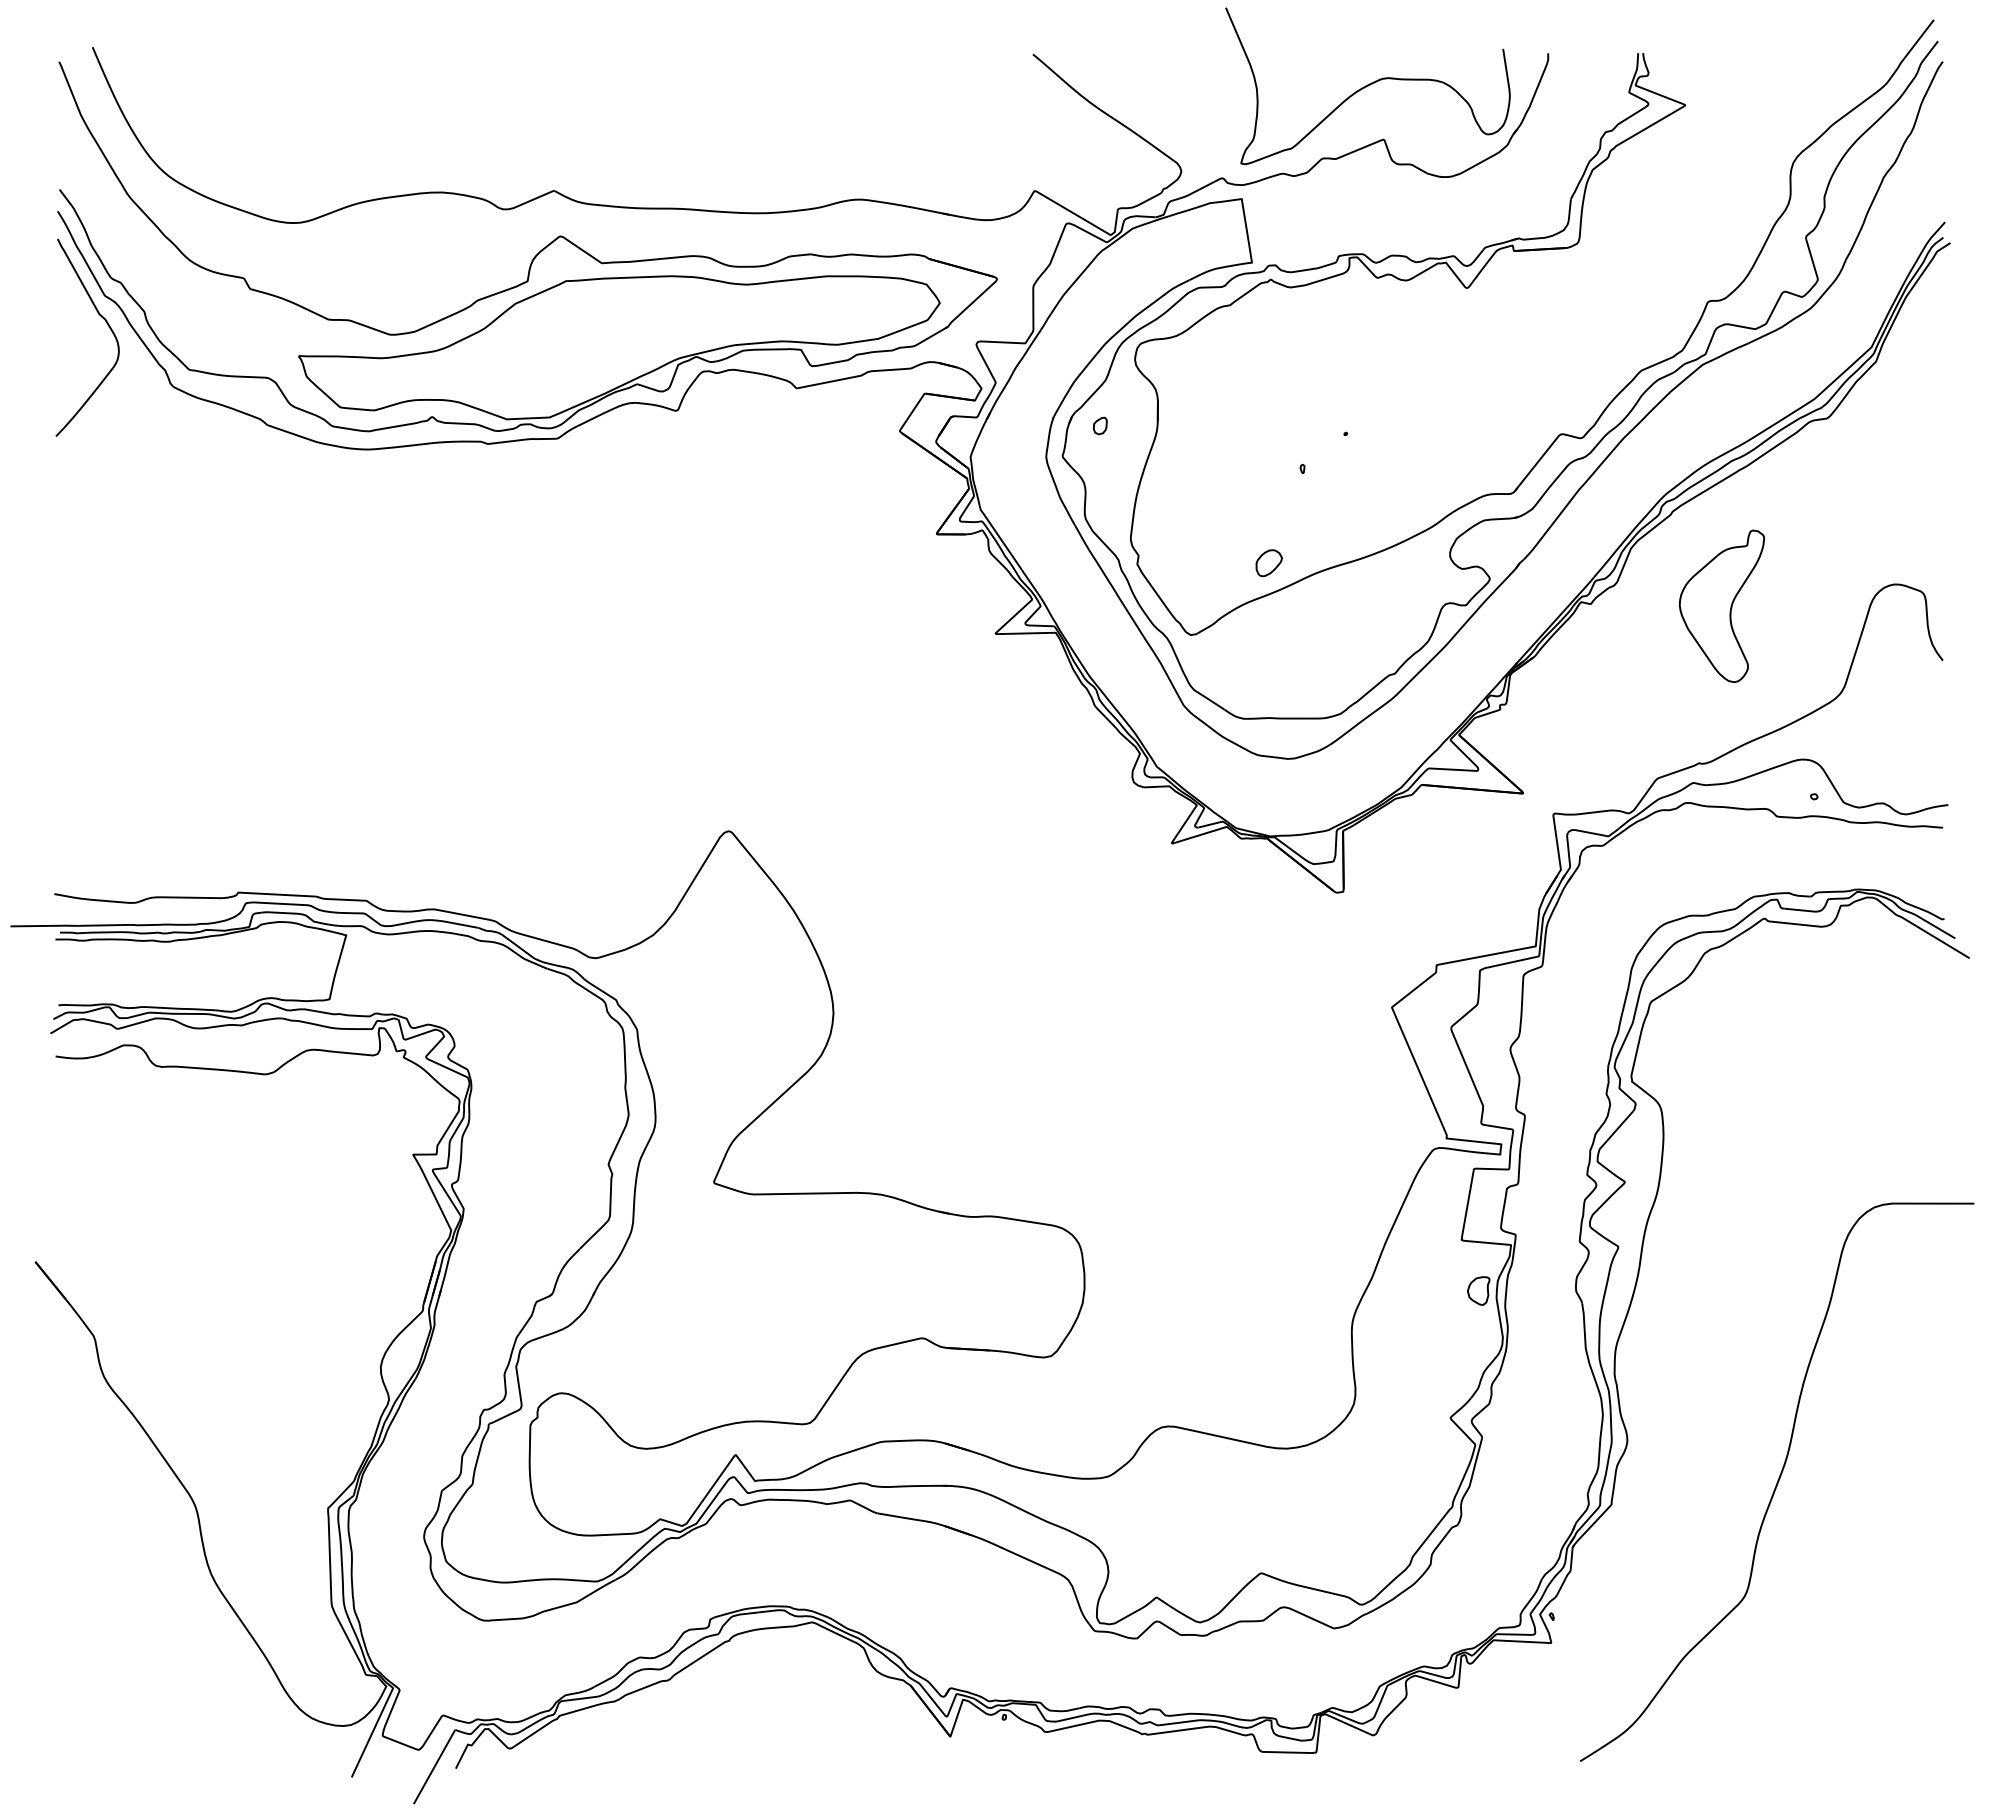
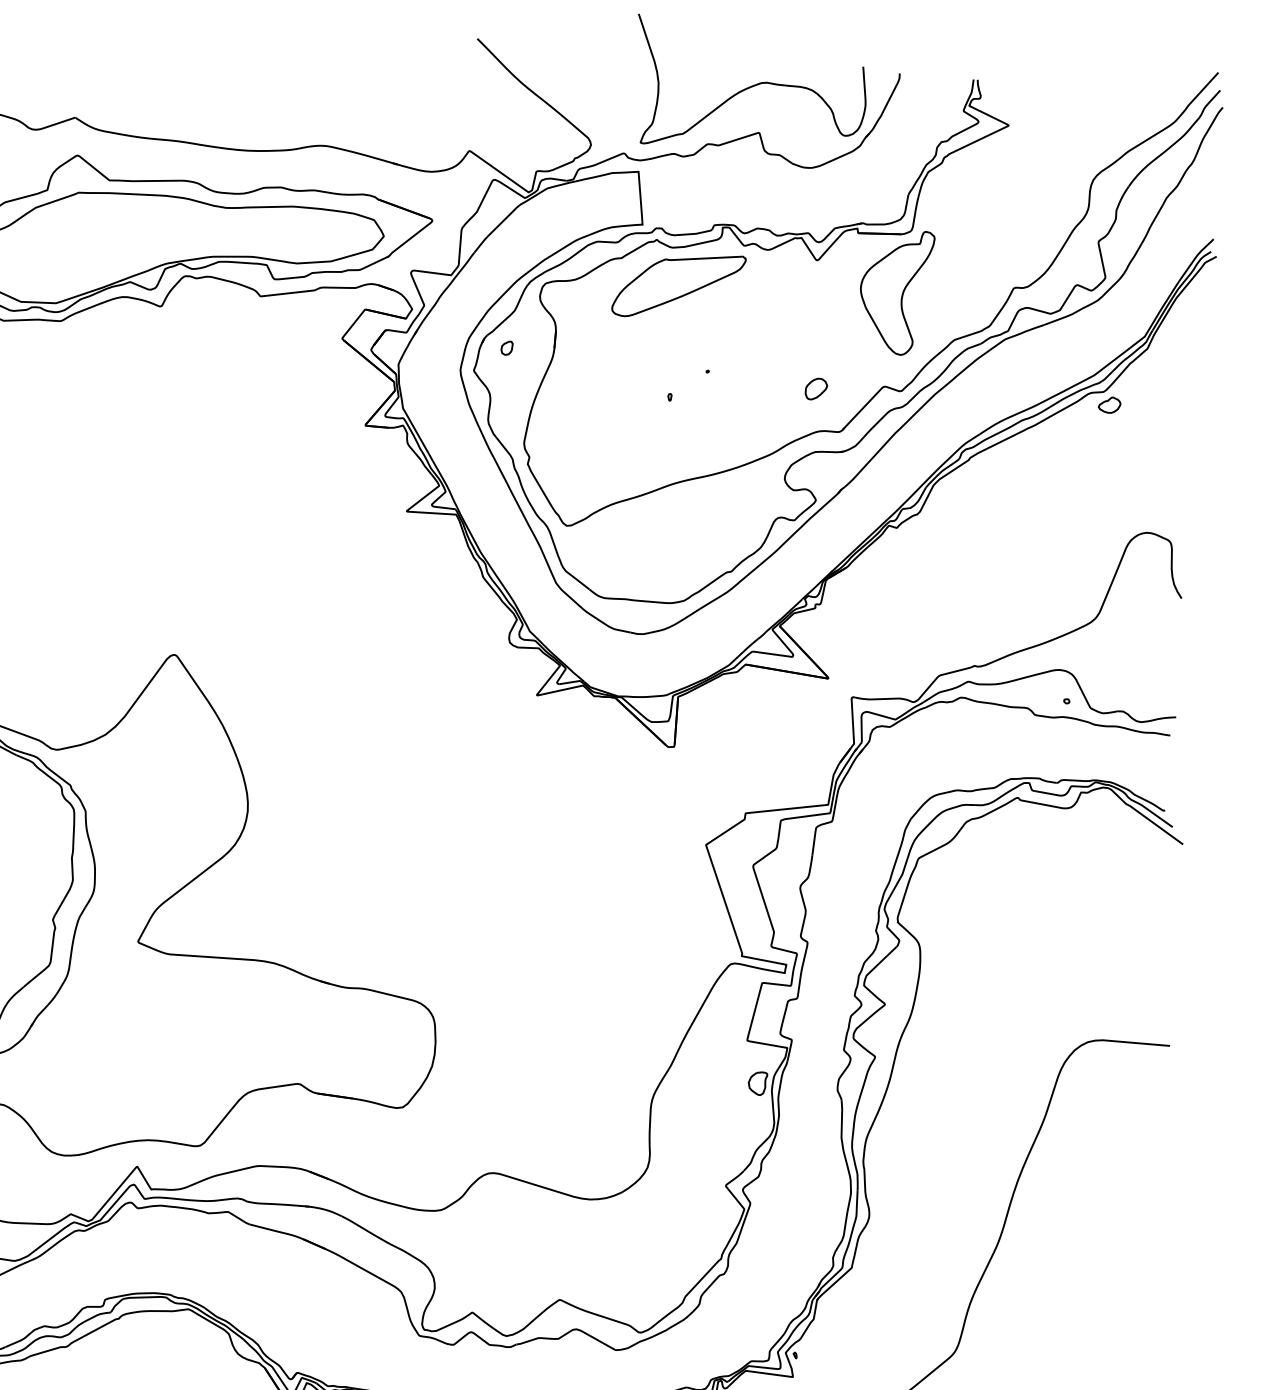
part: (1301, 333) -> (678, 286), added
part: (1835, 433) -> (1109, 404), added
part: (1268, 563) -> (815, 389), moved
part: (1721, 606) -> (894, 291), moved

